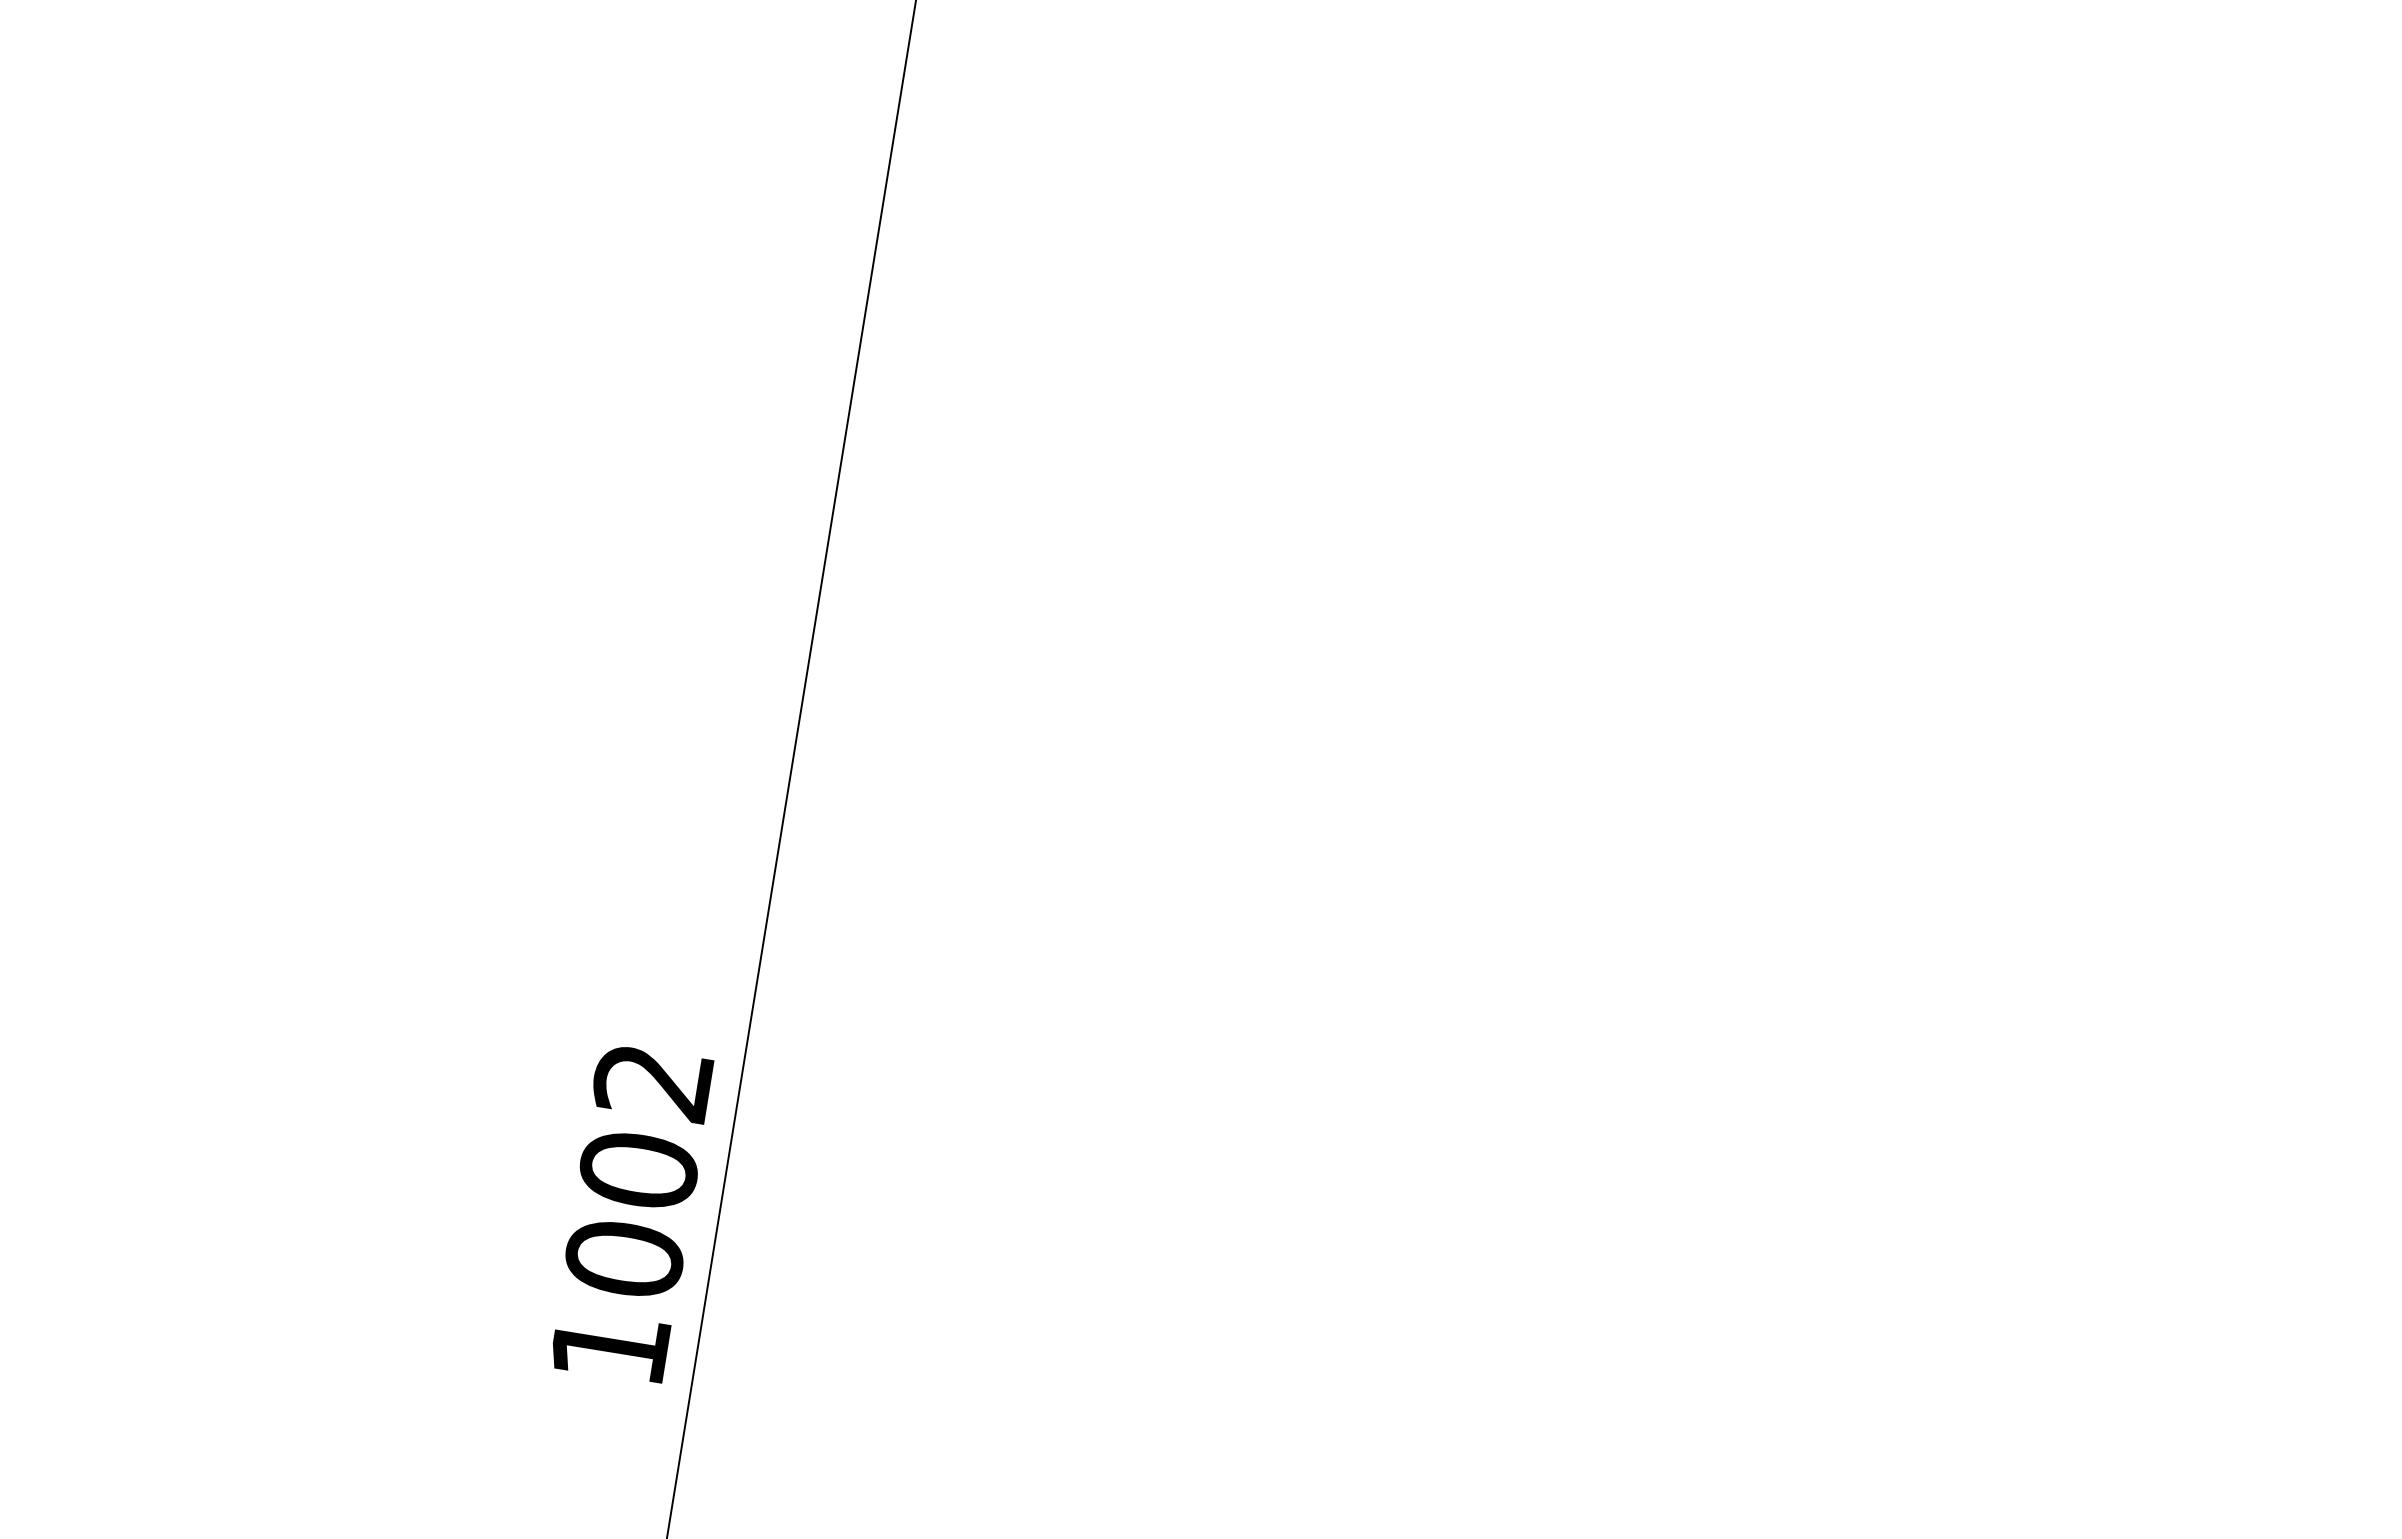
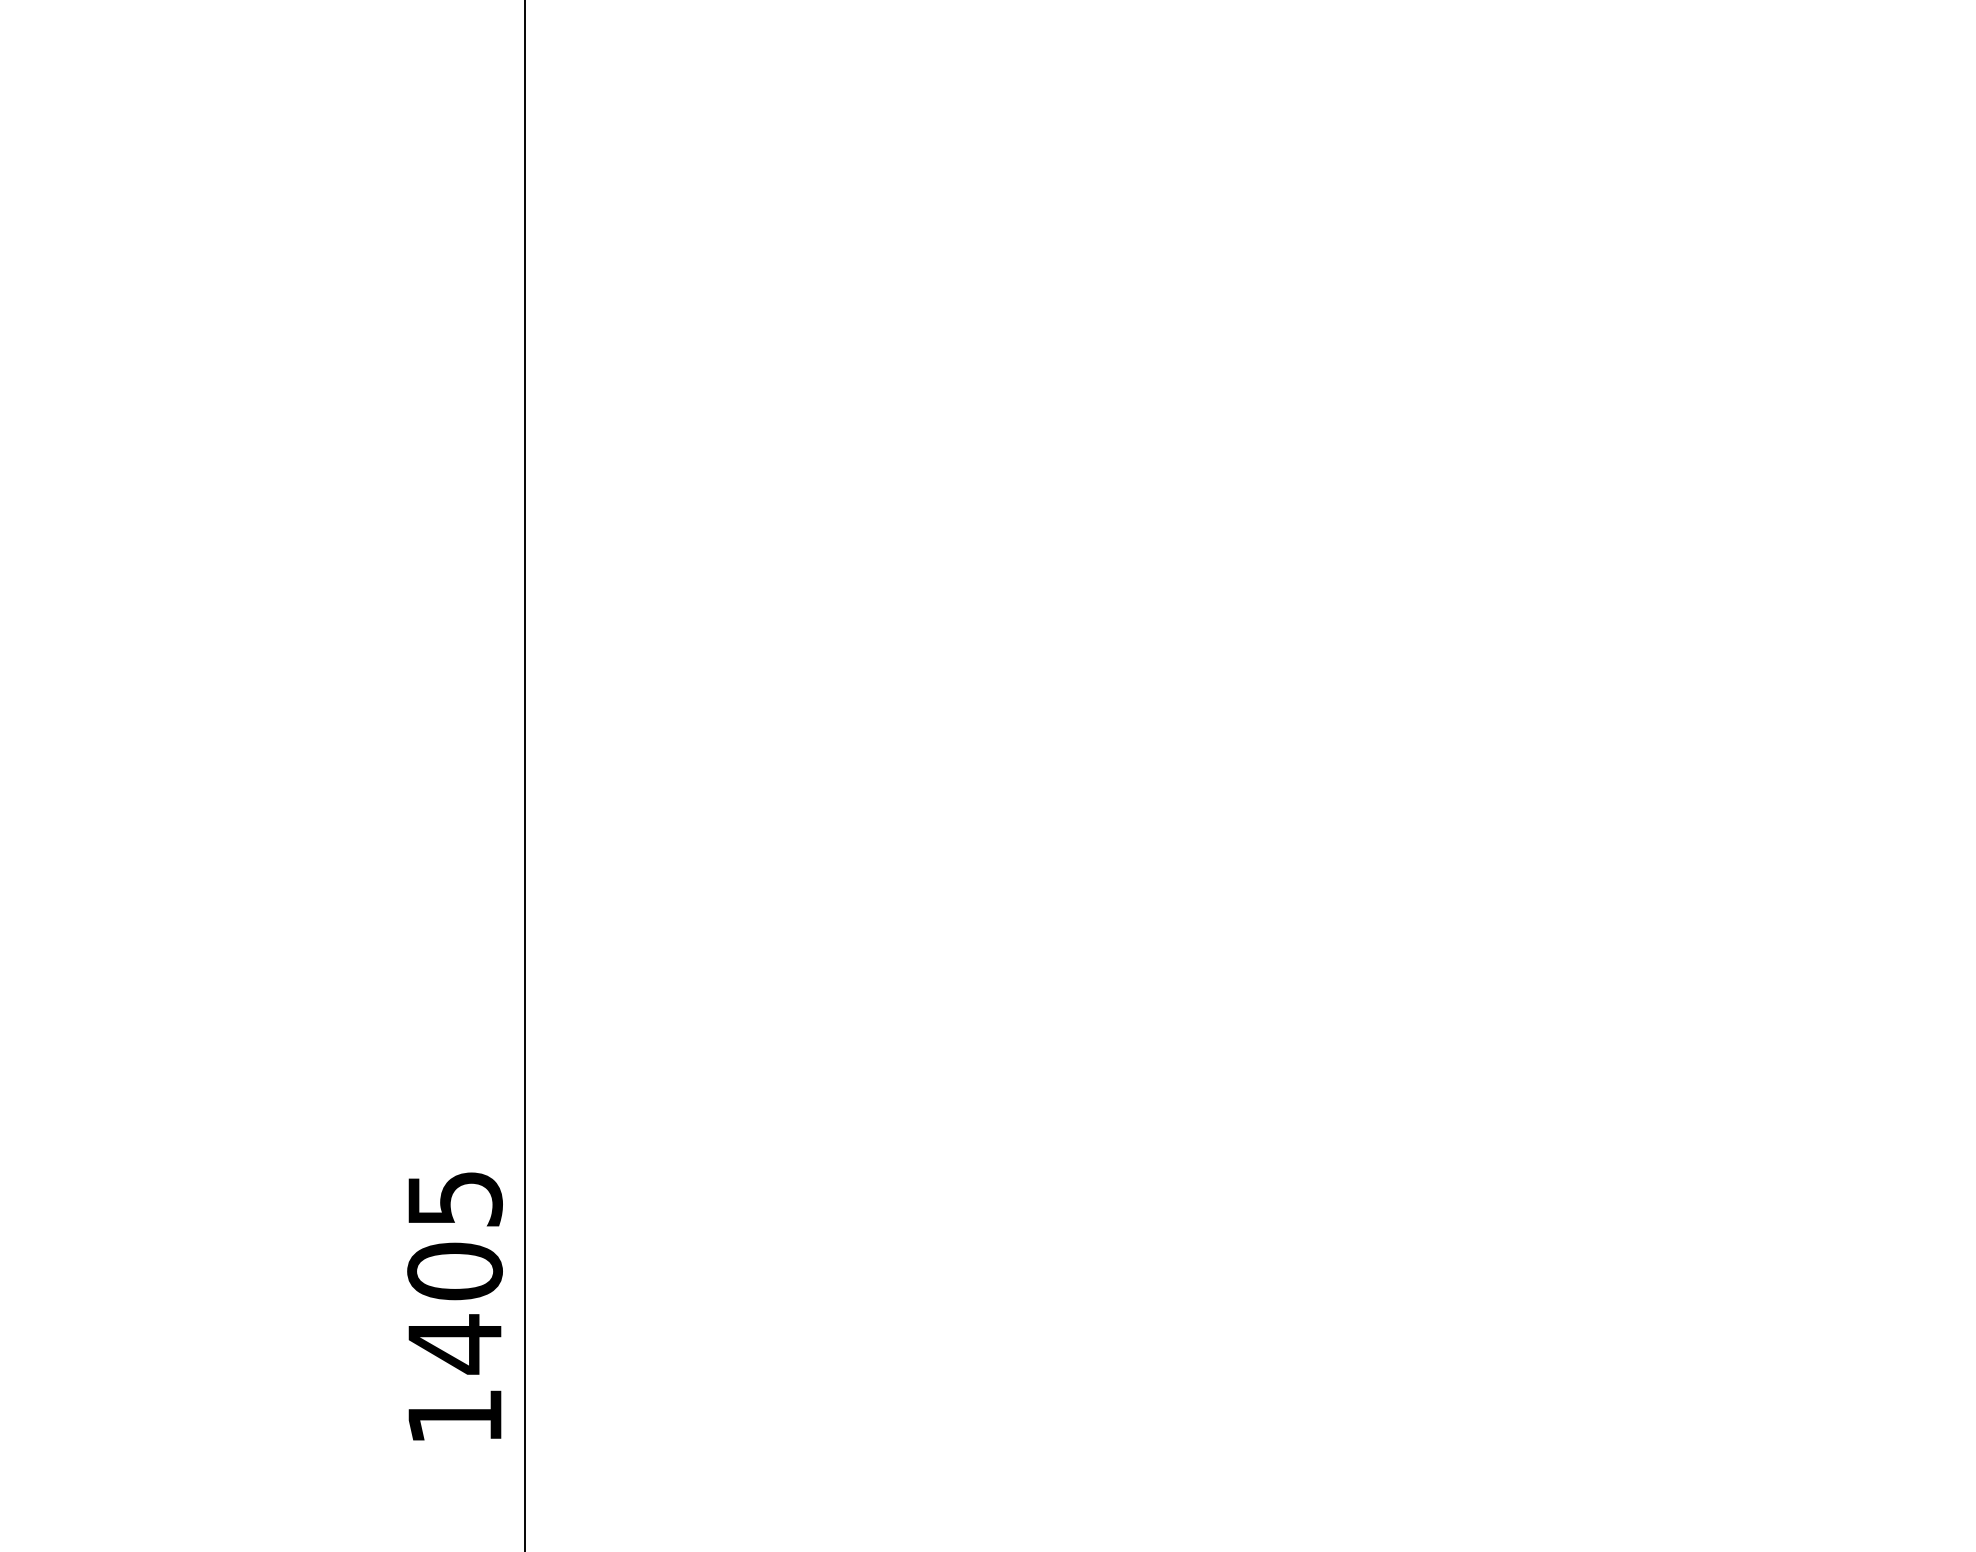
text: (637, 1172) -> (454, 1273), 1002 -> 1405

